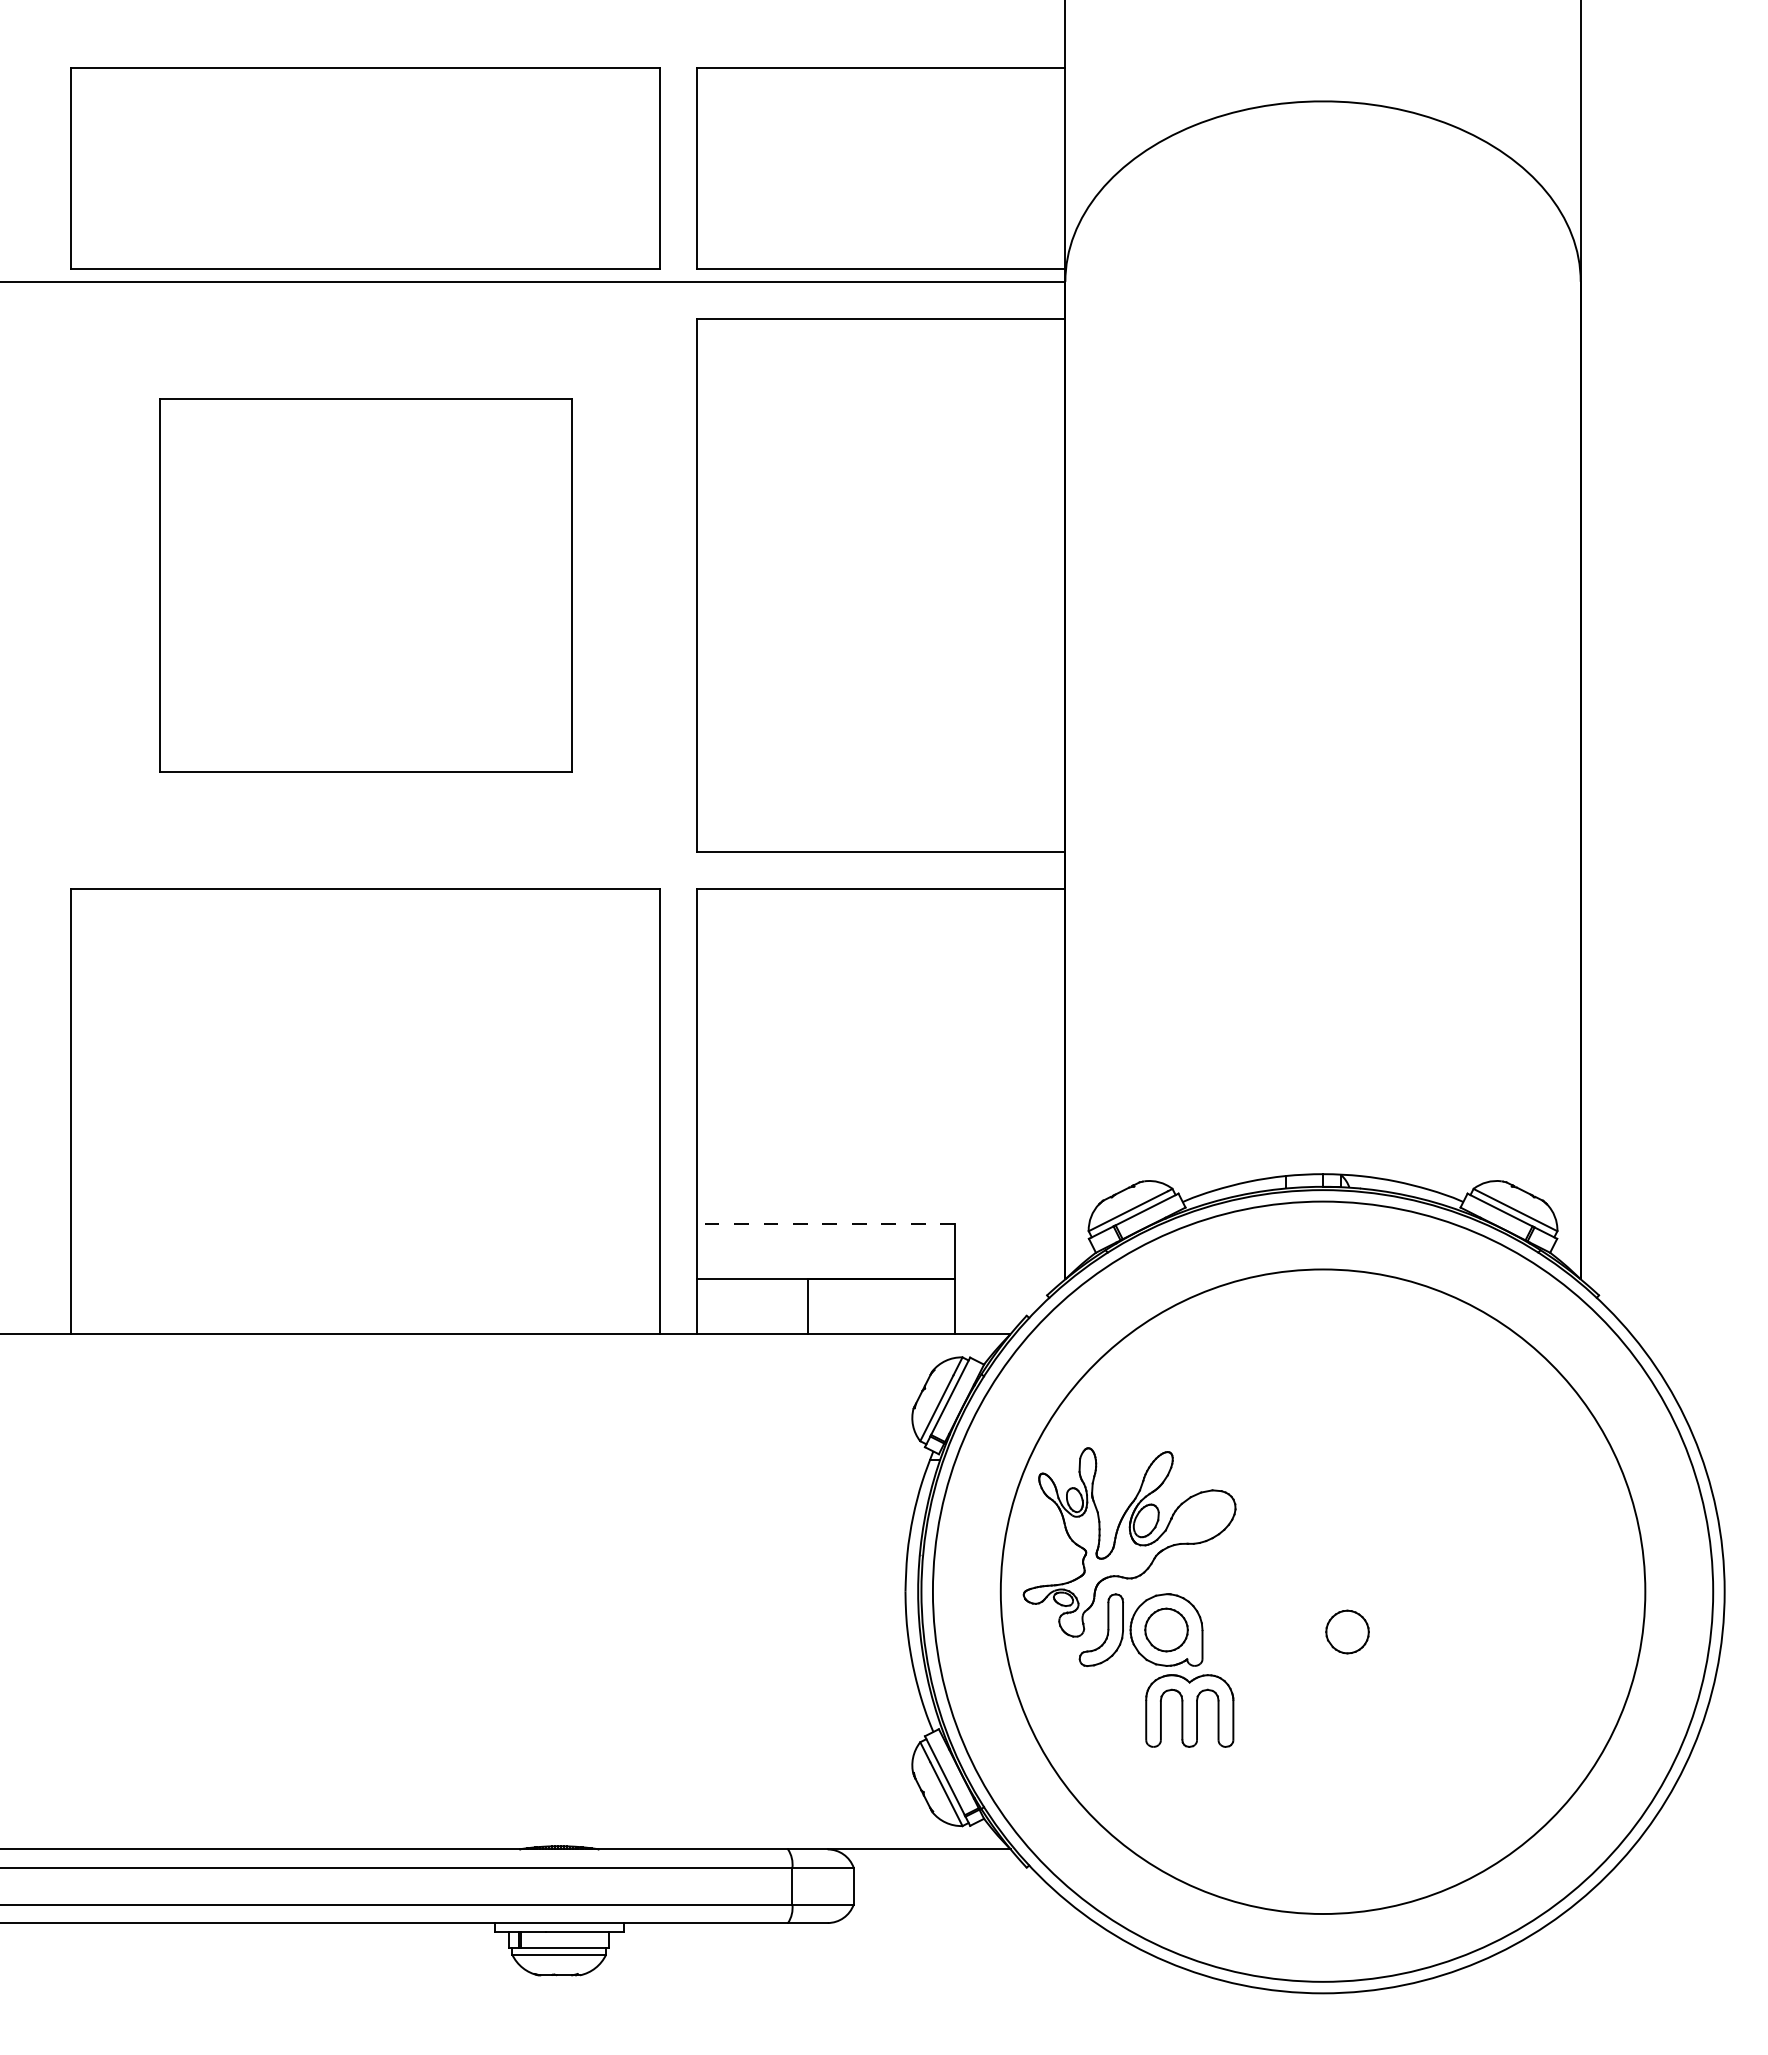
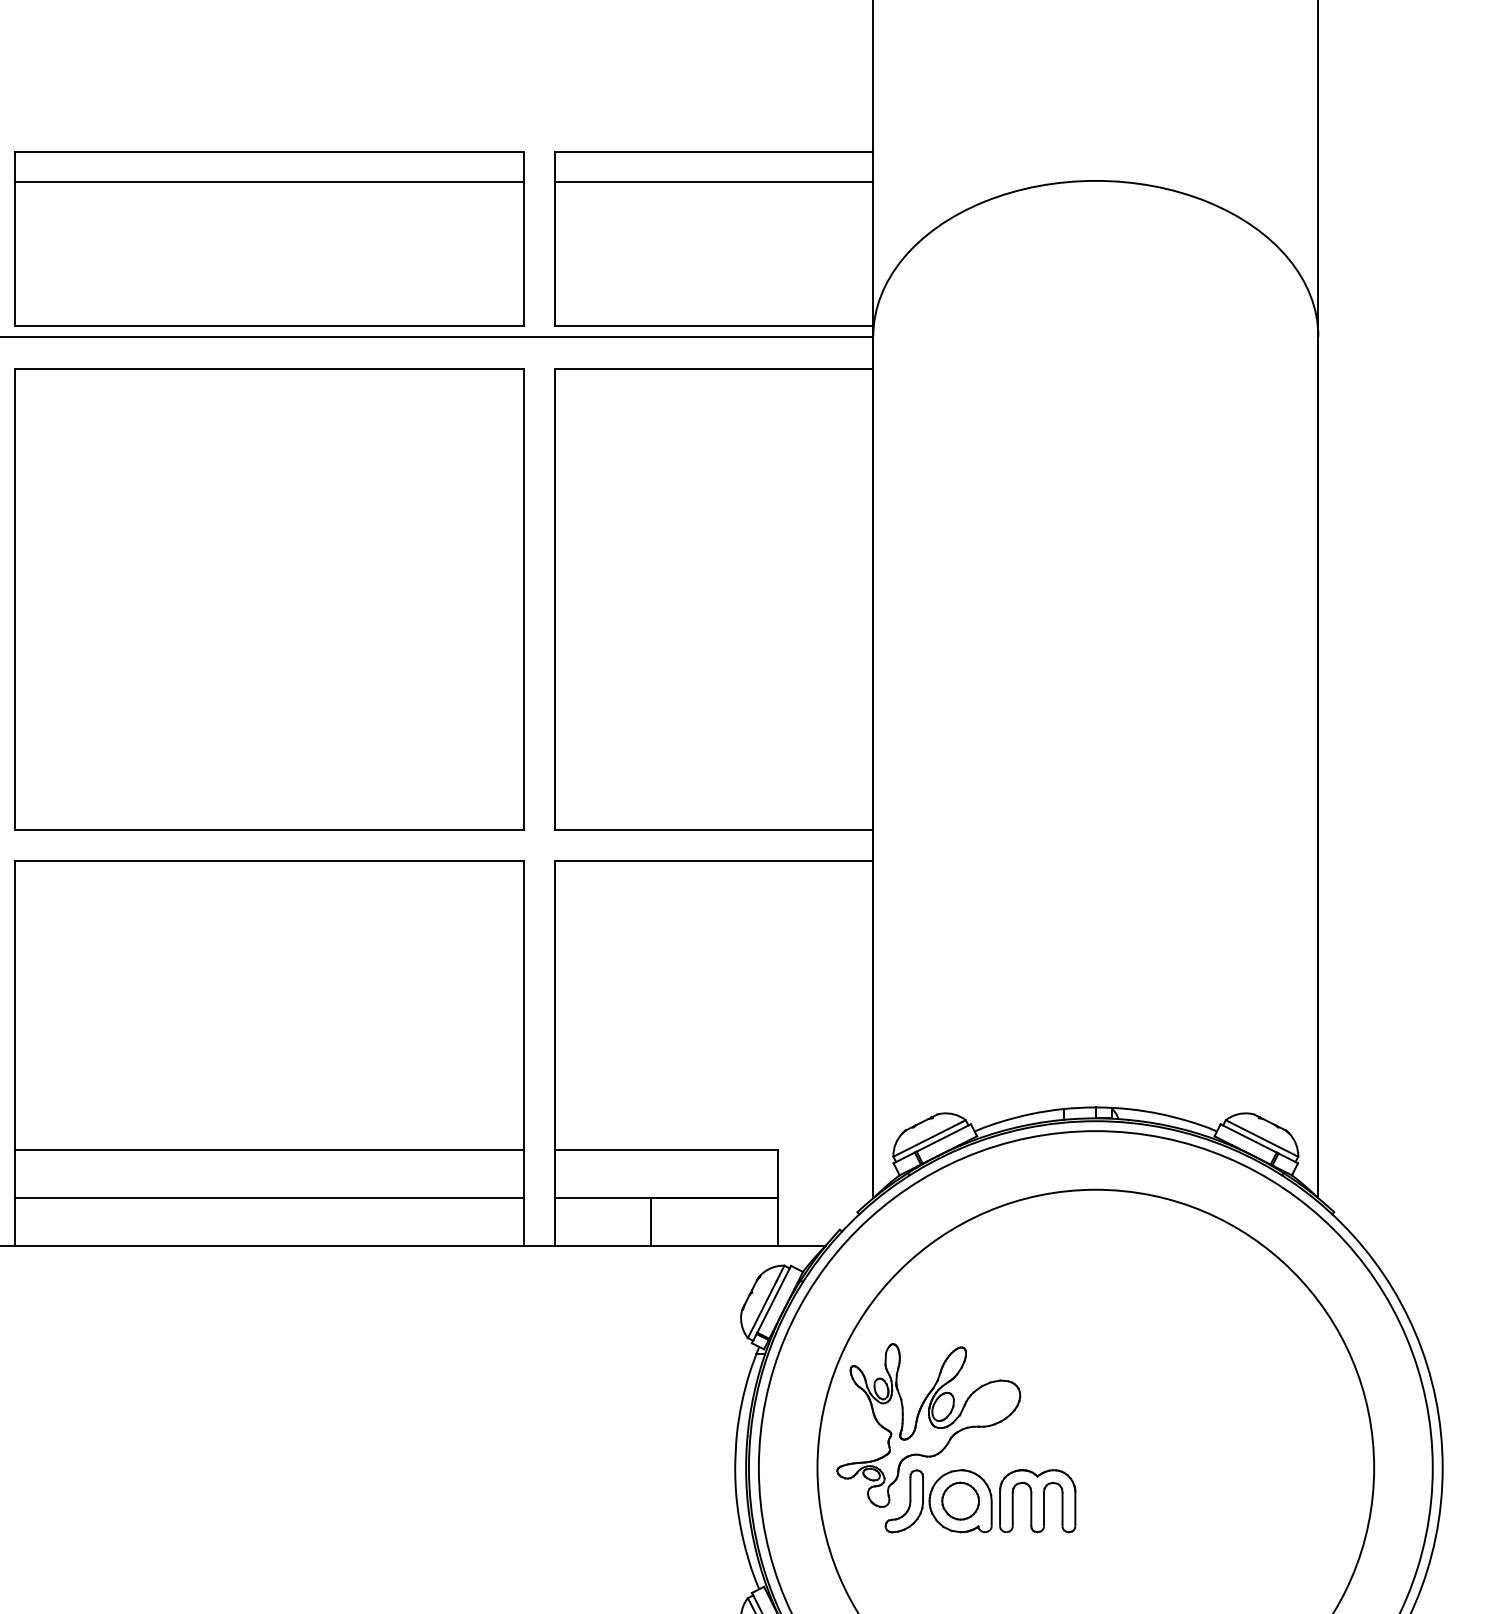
line: (365, 102) -> (268, 181), added
line: (881, 102) -> (714, 181), added
part: (365, 585) -> (268, 599), size x1.43
line: (365, 1223) -> (268, 1150), added
line: (826, 1223) -> (666, 1150), dashed -> solid
line: (365, 1278) -> (268, 1197), added
part: (1347, 1631) -> (1116, 1502), removed
part: (1189, 1710) -> (1037, 1500), moved

